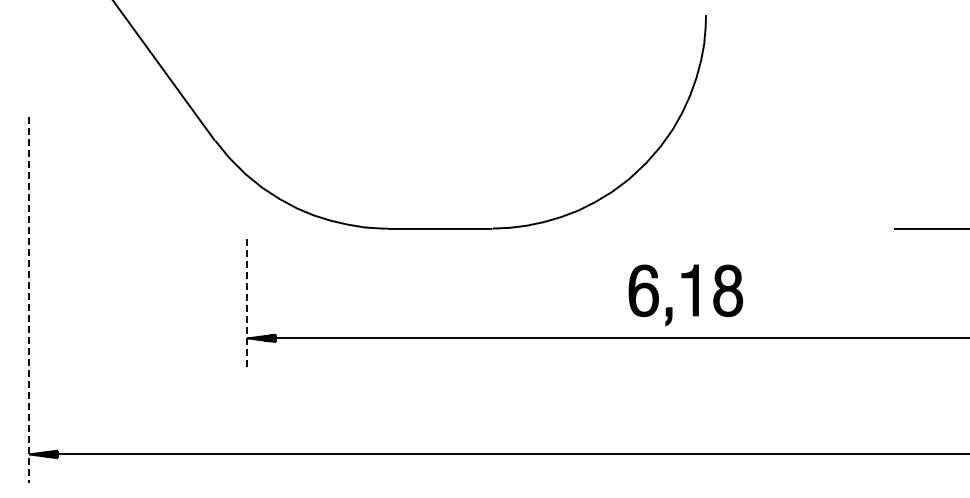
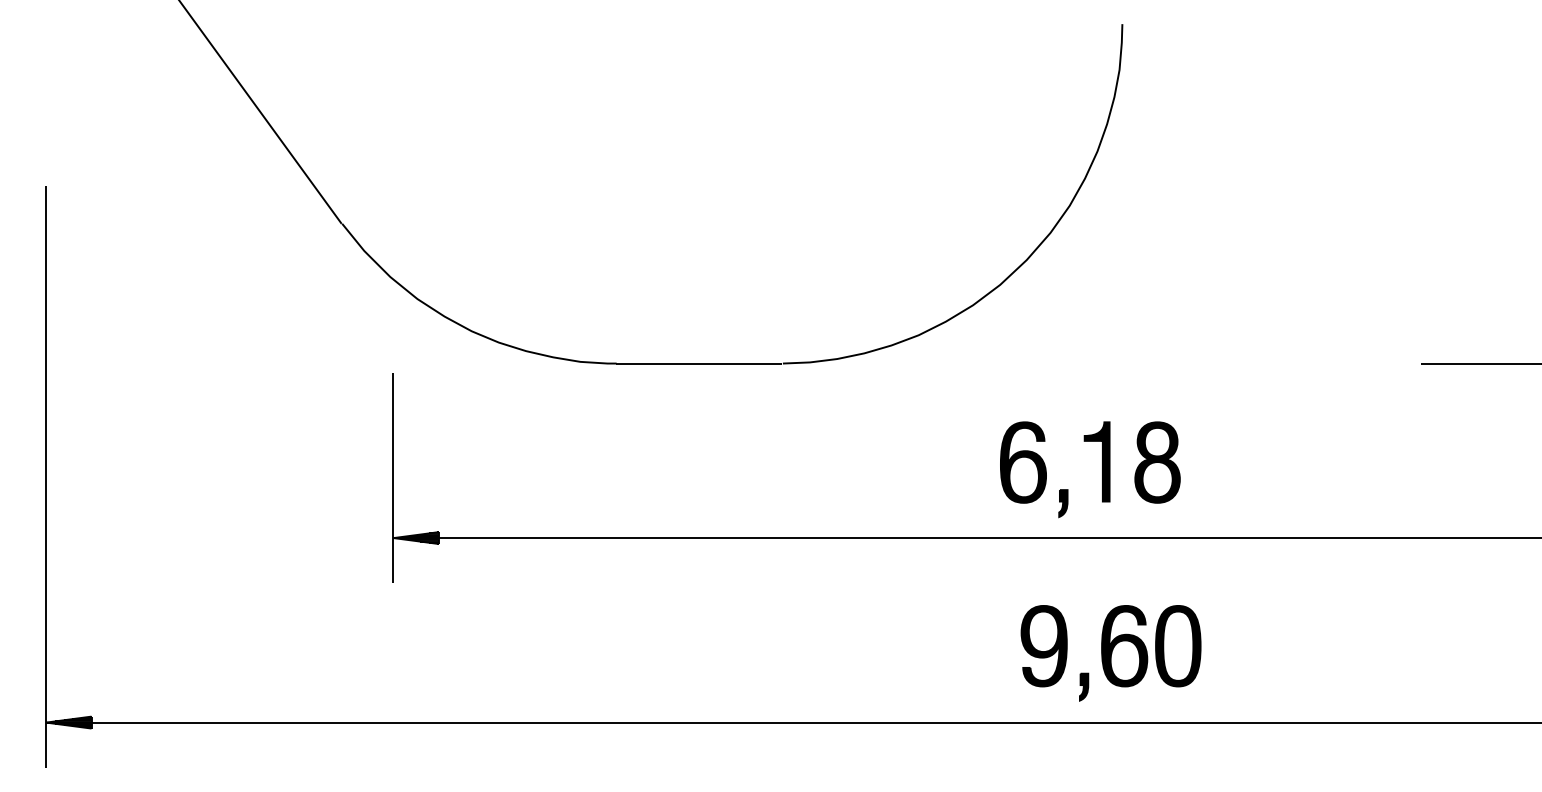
line: (29, 300) -> (46, 477), dashed -> solid
line: (247, 300) -> (393, 477), dashed -> solid
part: (698, 410) -> (1110, 652), added

